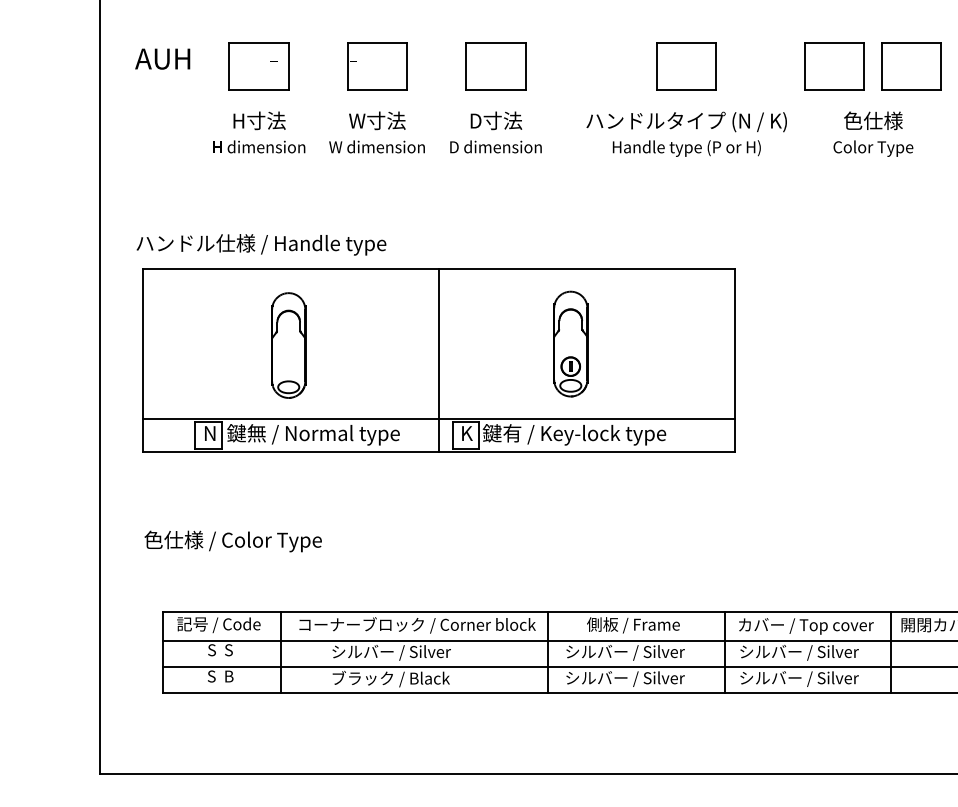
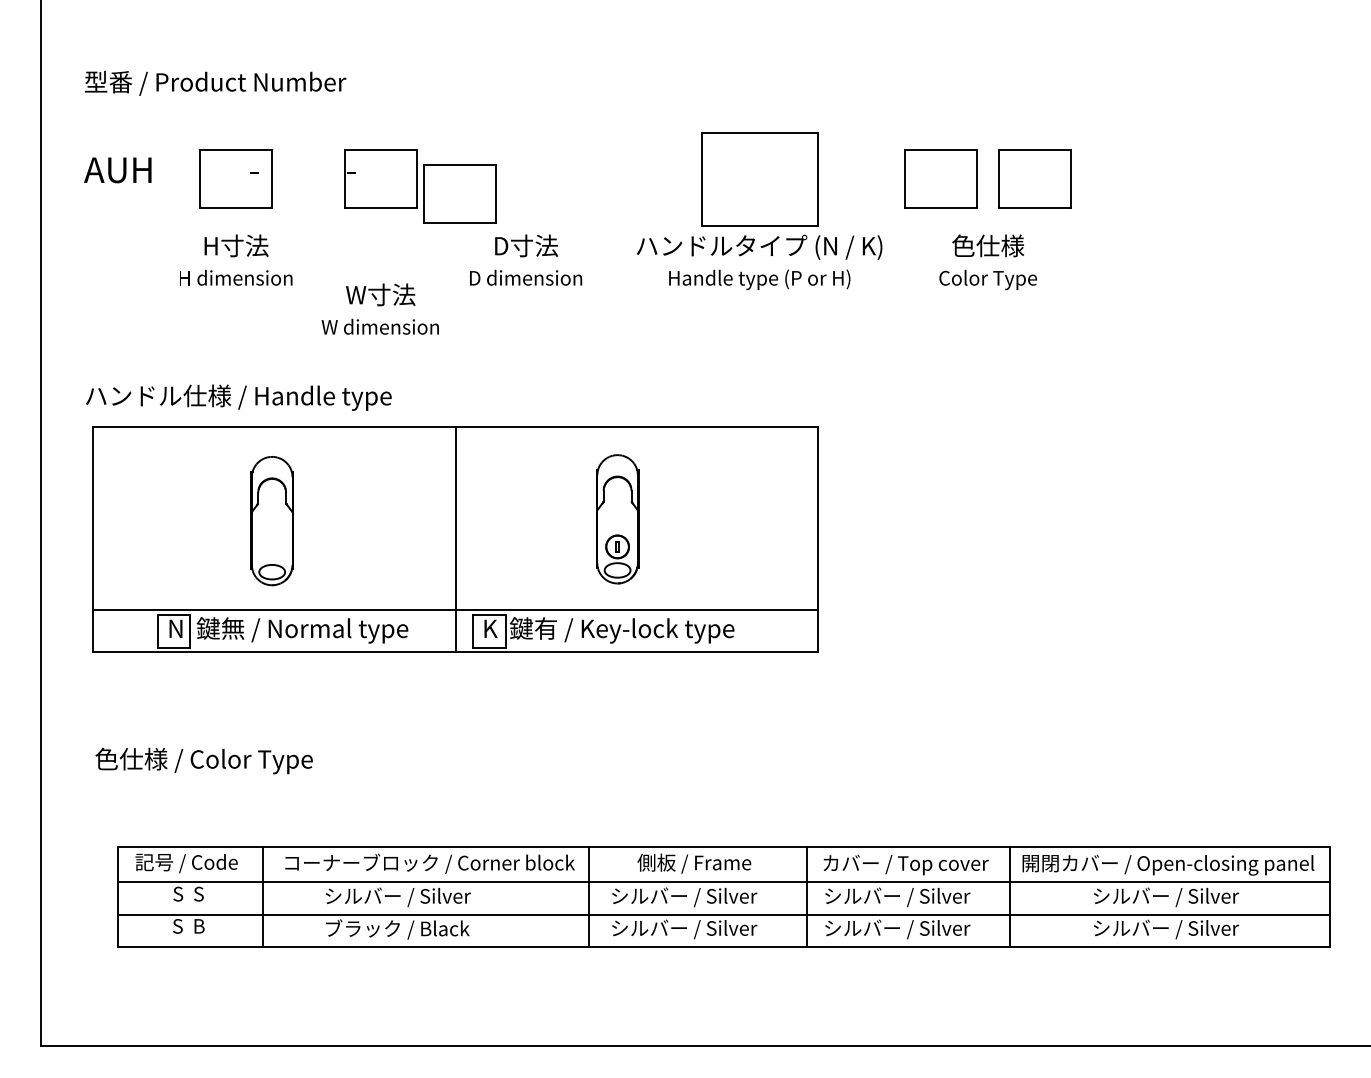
part: (495, 65) -> (459, 193), moved
part: (686, 65) -> (759, 178), size x1.6
text: (376, 131) -> (379, 308), moved

